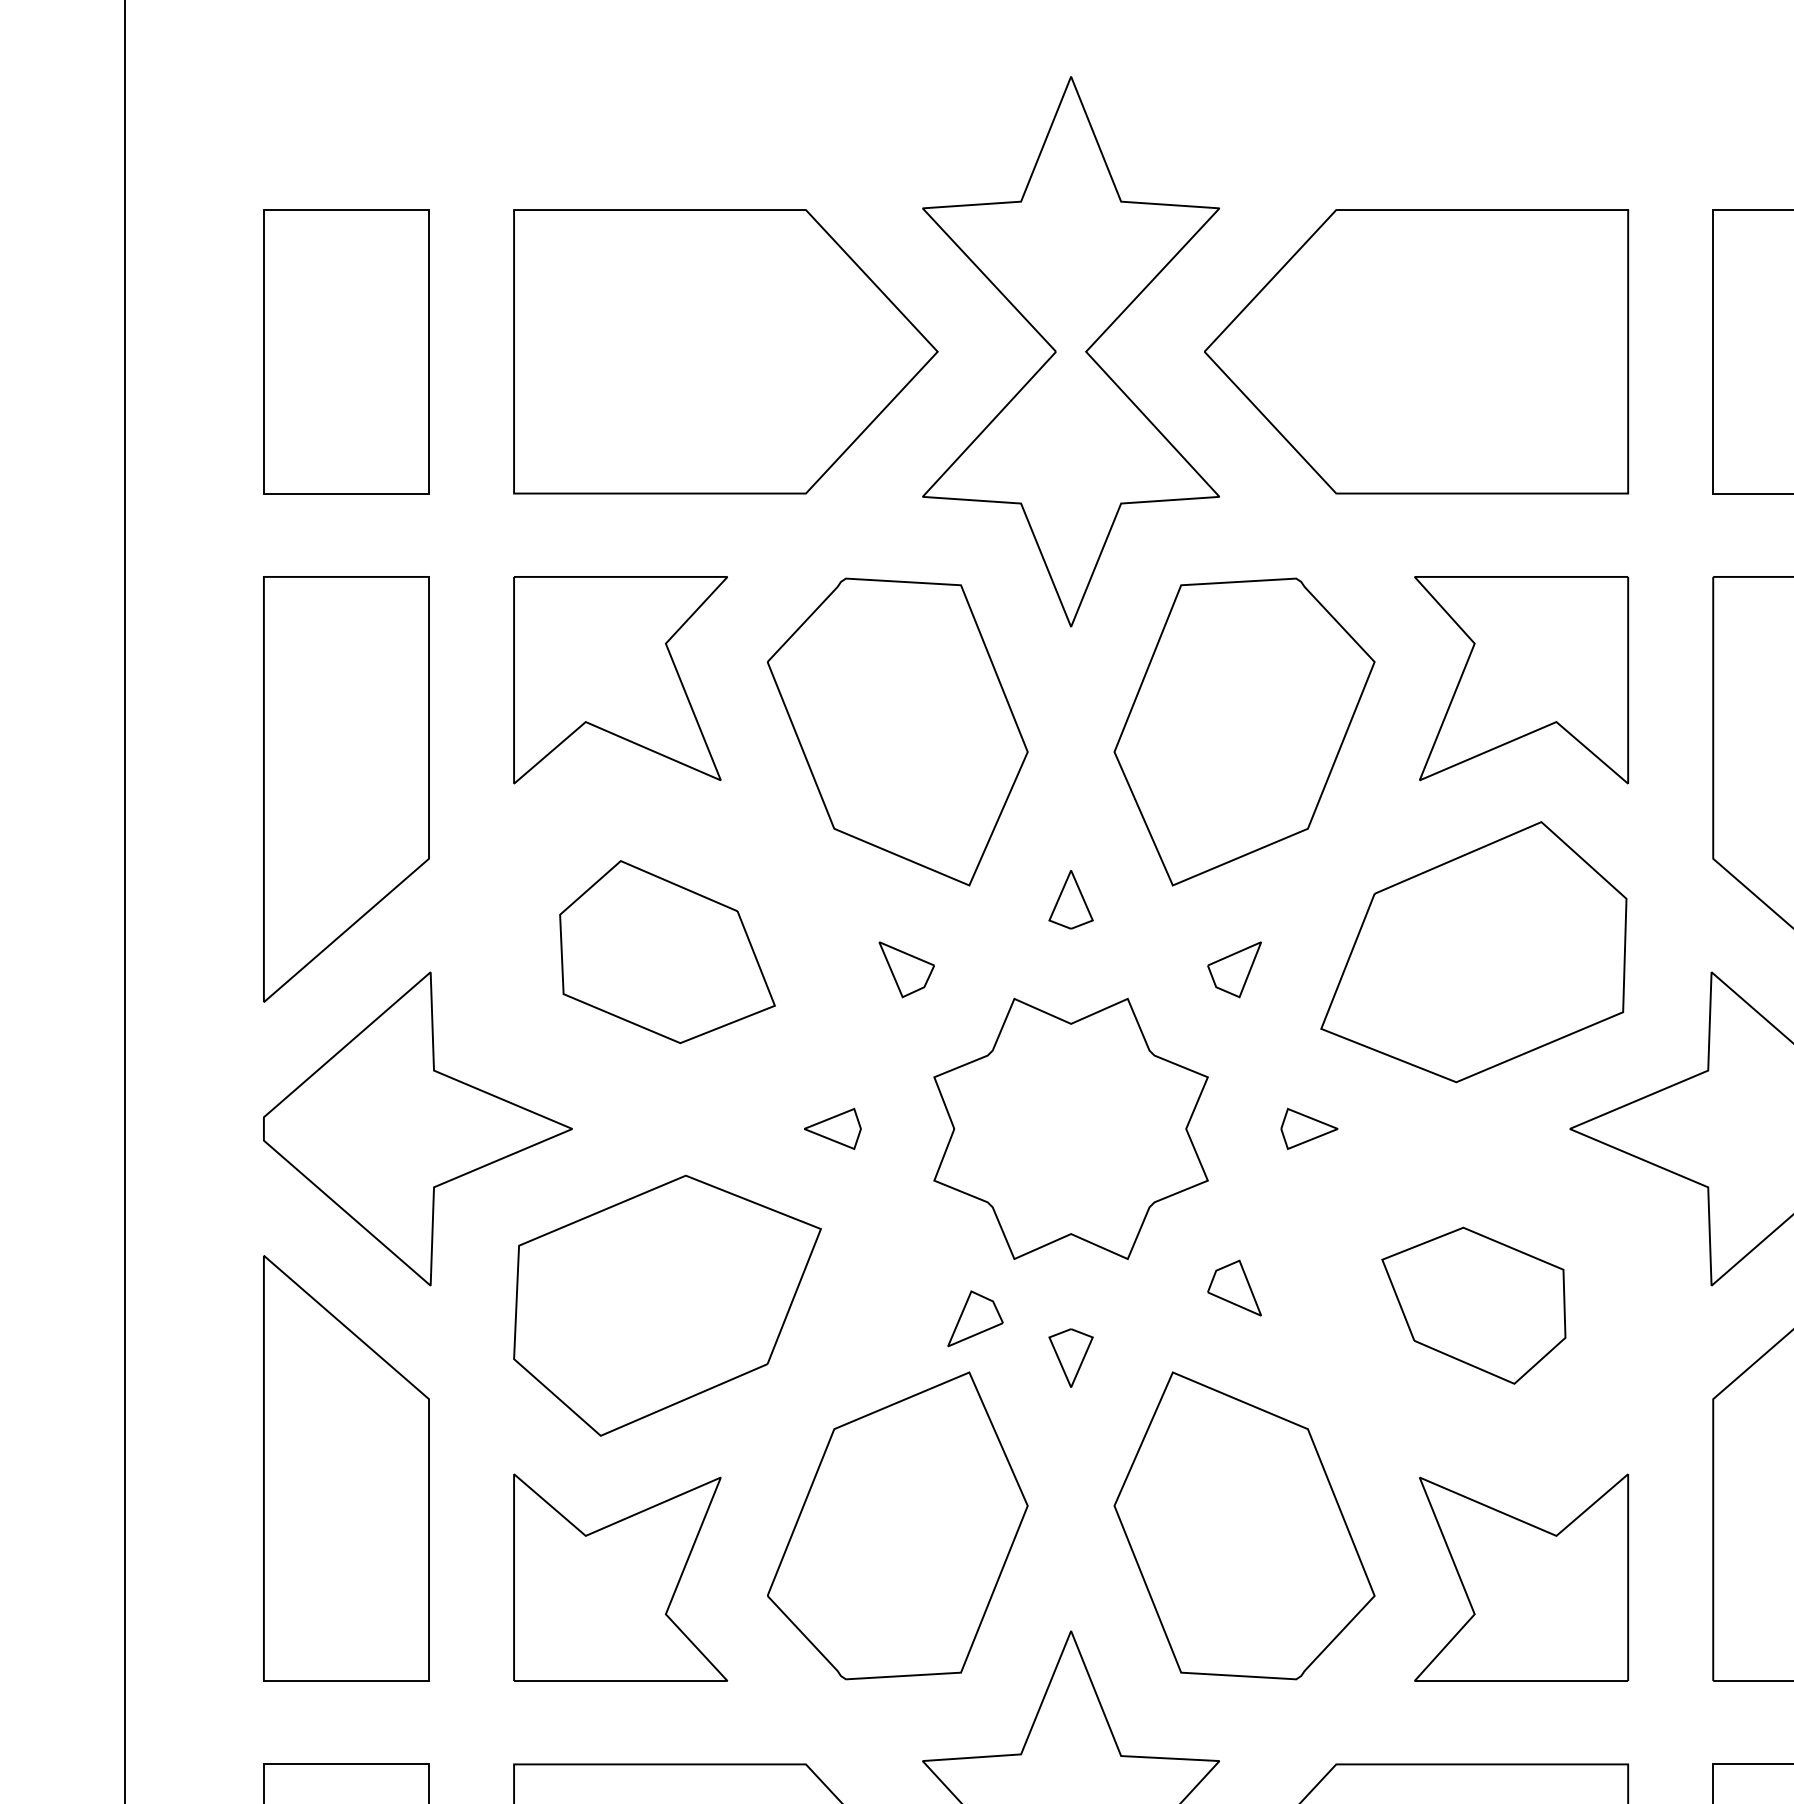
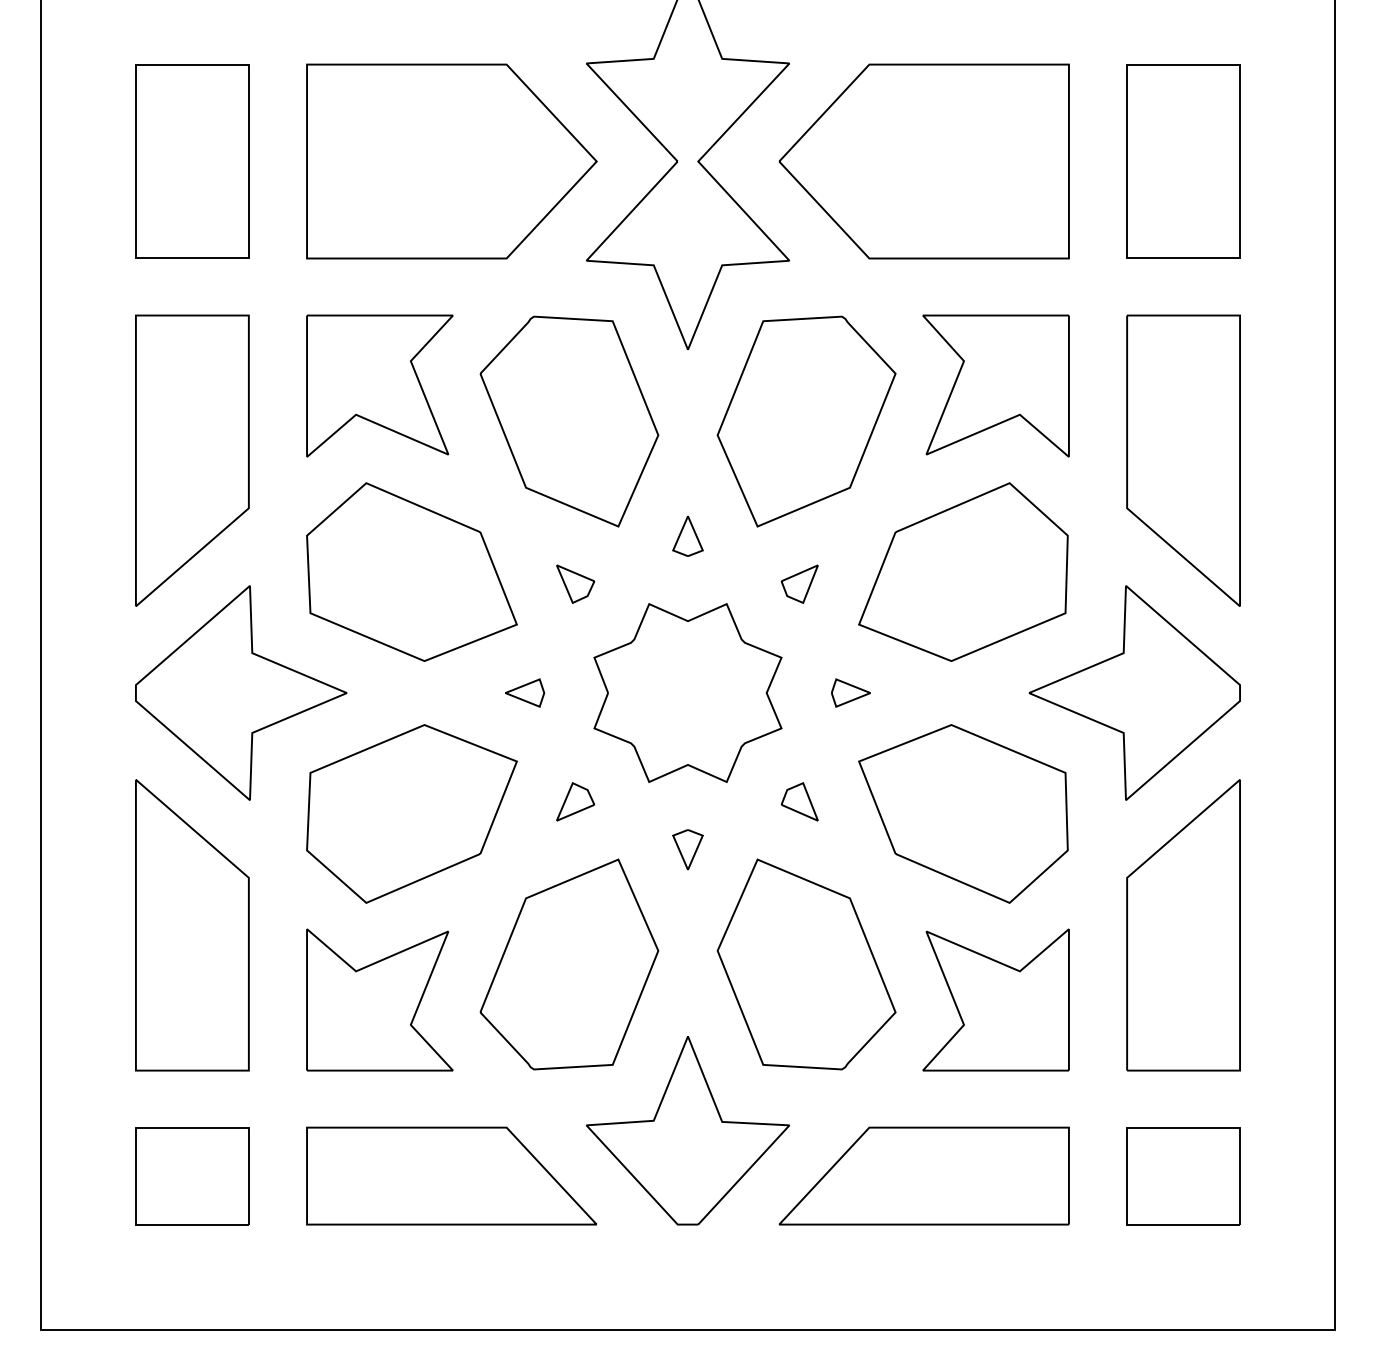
part: (666, 951) -> (411, 571), size x1.43
part: (1473, 1305) -> (963, 813), size x1.67
part: (975, 1318) -> (575, 801), moved

